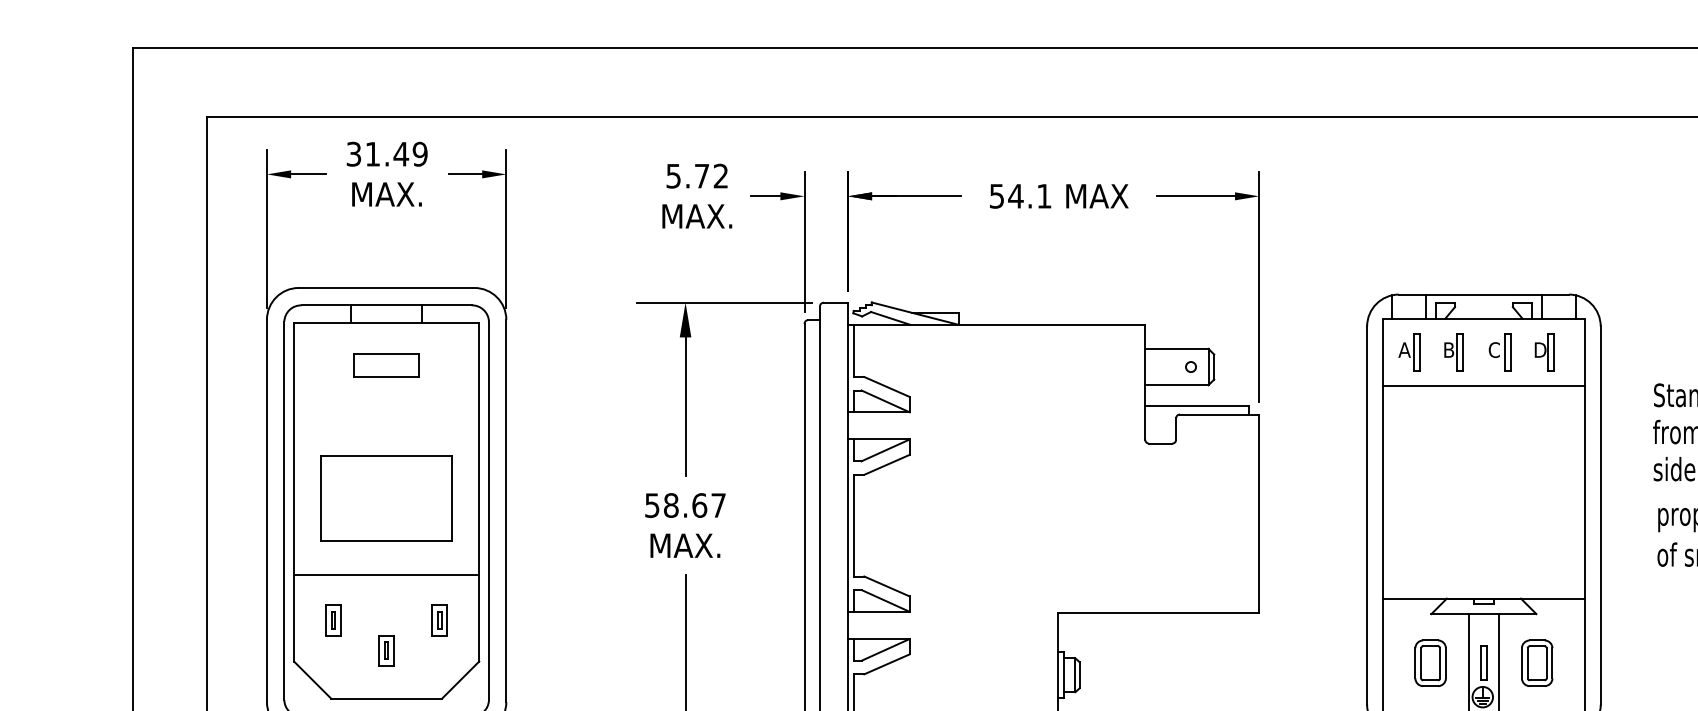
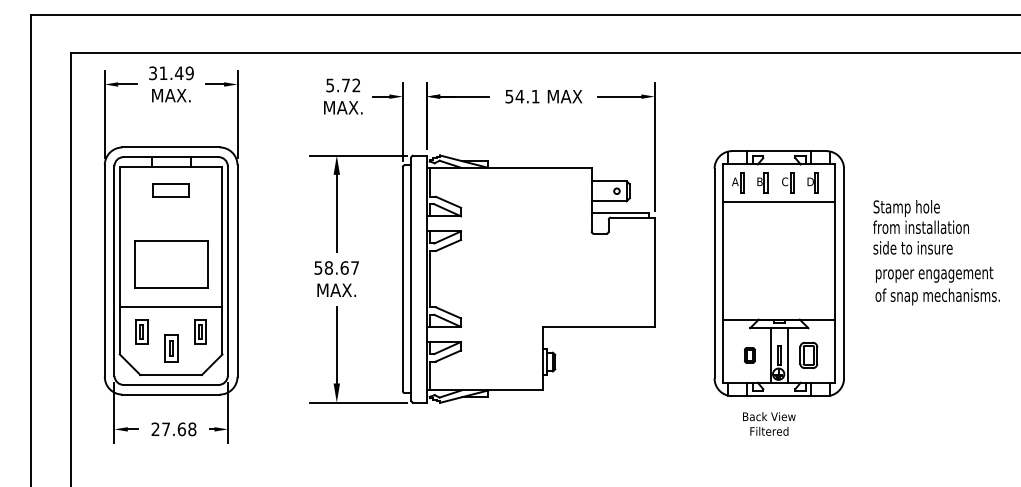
part: (333, 620) -> (141, 331), size x1.4
part: (439, 620) -> (200, 331), size x1.4
part: (385, 650) -> (170, 348), size x1.6
part: (1430, 663) -> (749, 355), size x0.6

